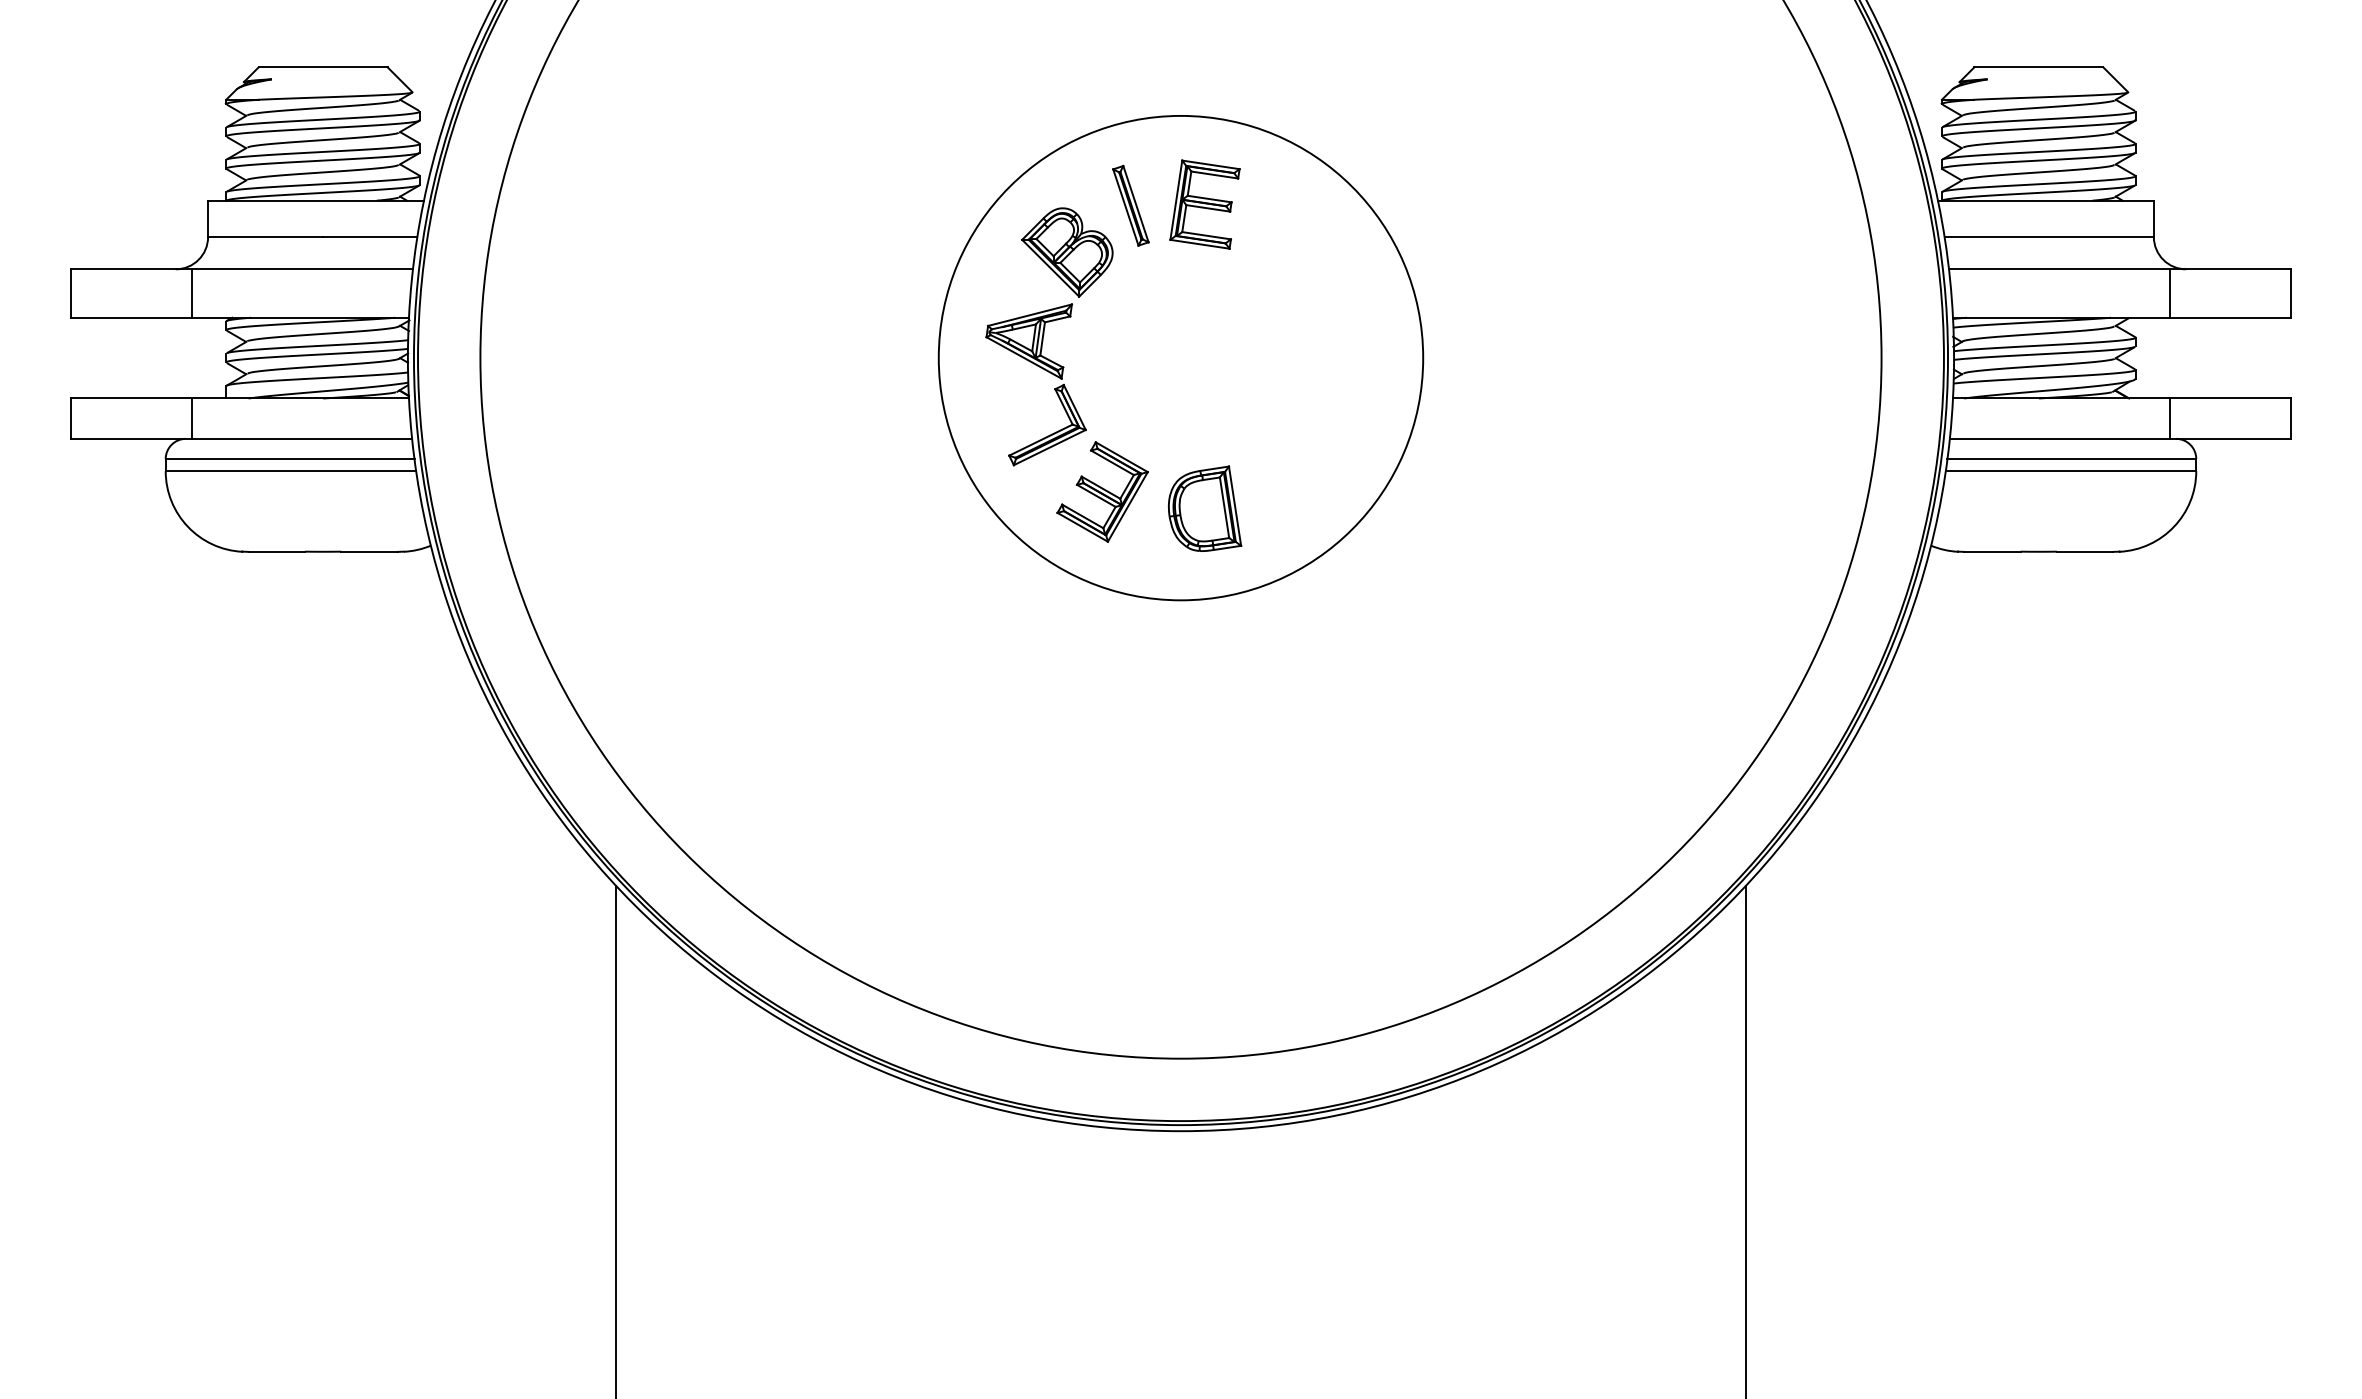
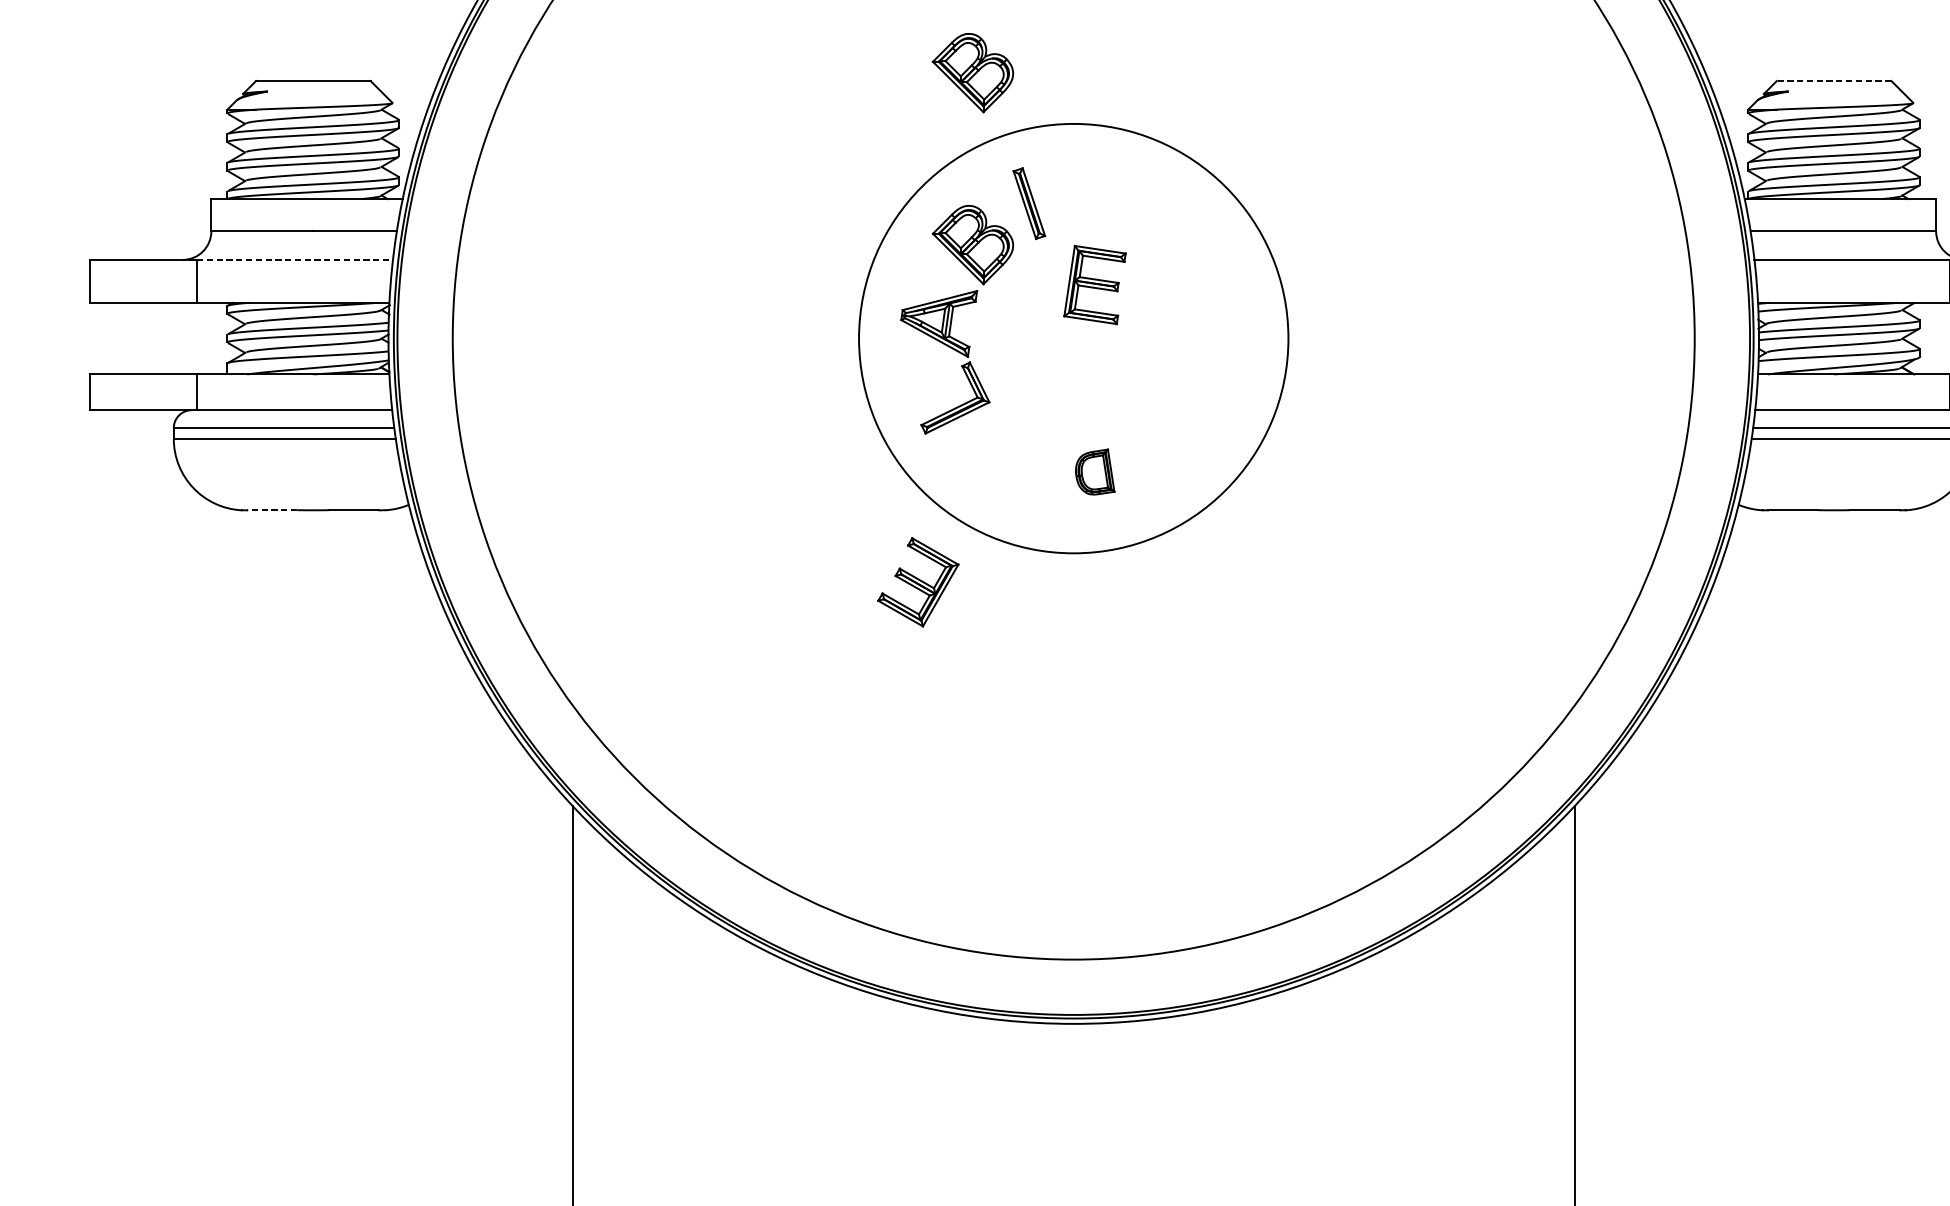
part: (1067, 58) -> (973, 73), added
line: (2038, 67) -> (1833, 81), solid -> dashed
part: (1204, 204) -> (1094, 284), moved
line: (302, 269) -> (295, 260), solid -> dashed
part: (1102, 491) -> (918, 581), moved
part: (1205, 508) -> (1095, 471), size x0.6
line: (276, 551) -> (272, 510), solid -> dashed

